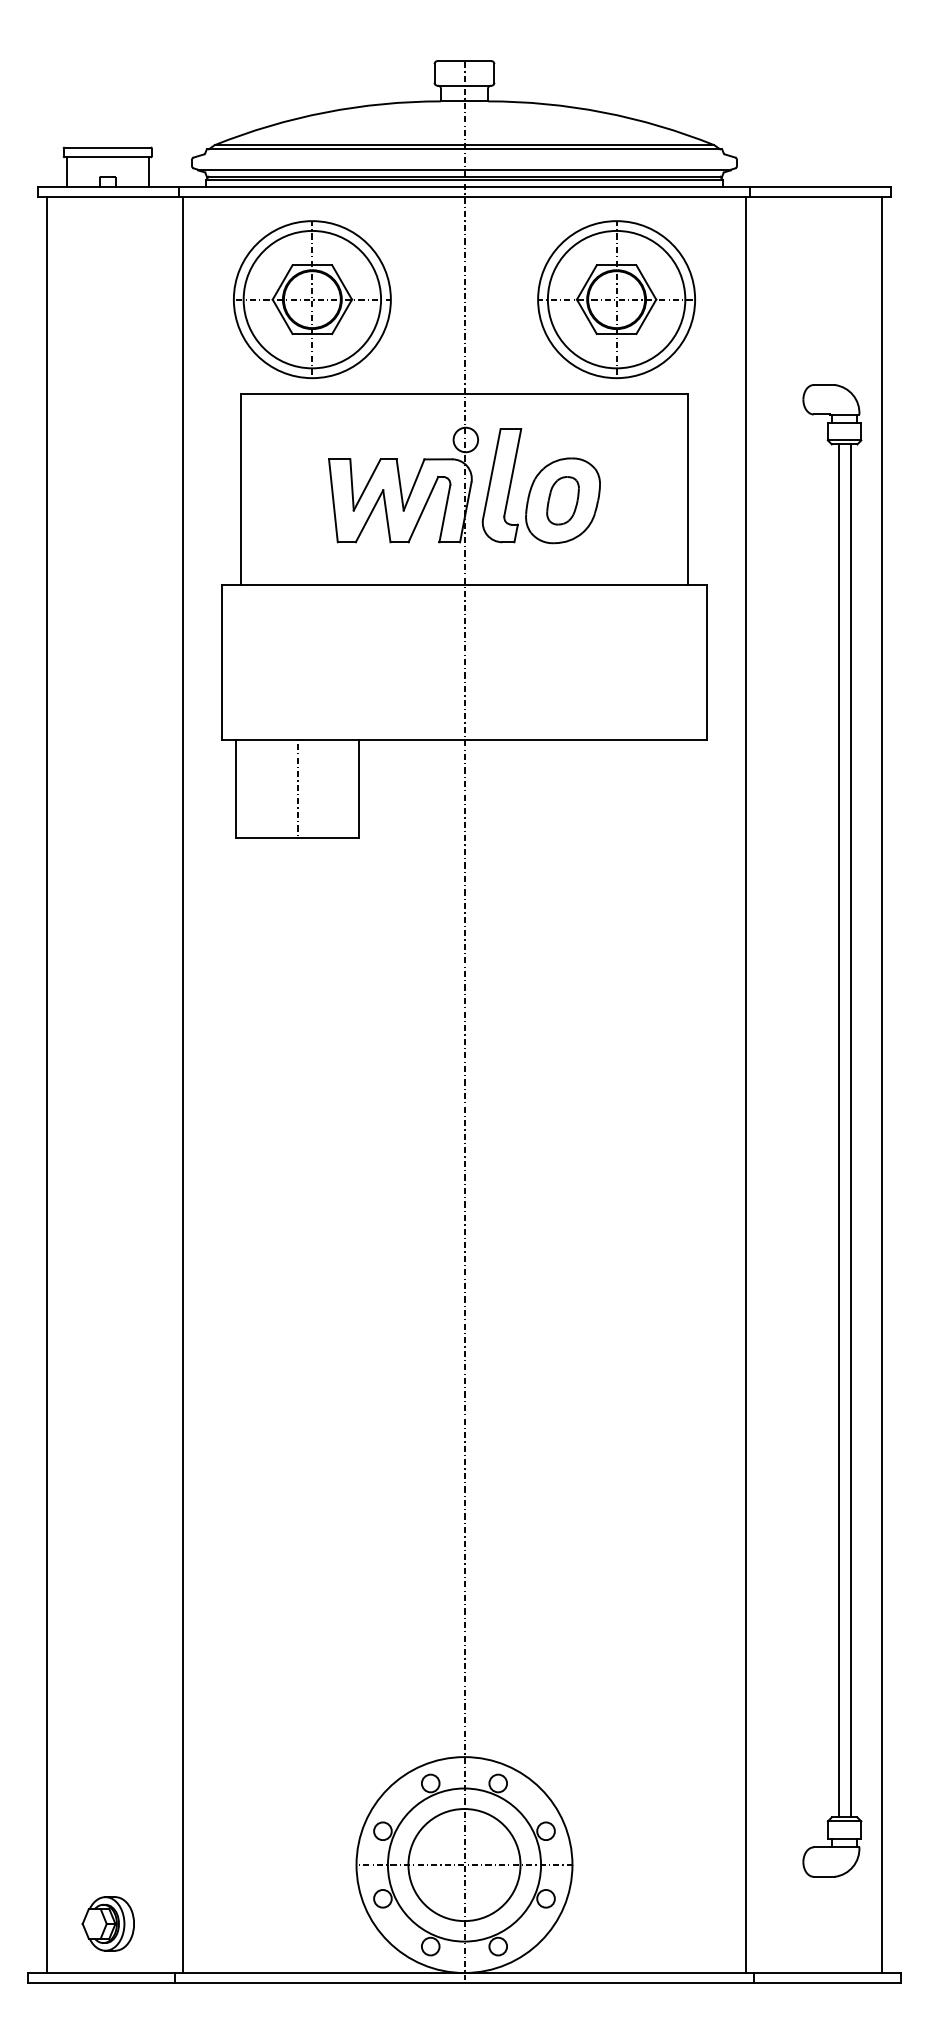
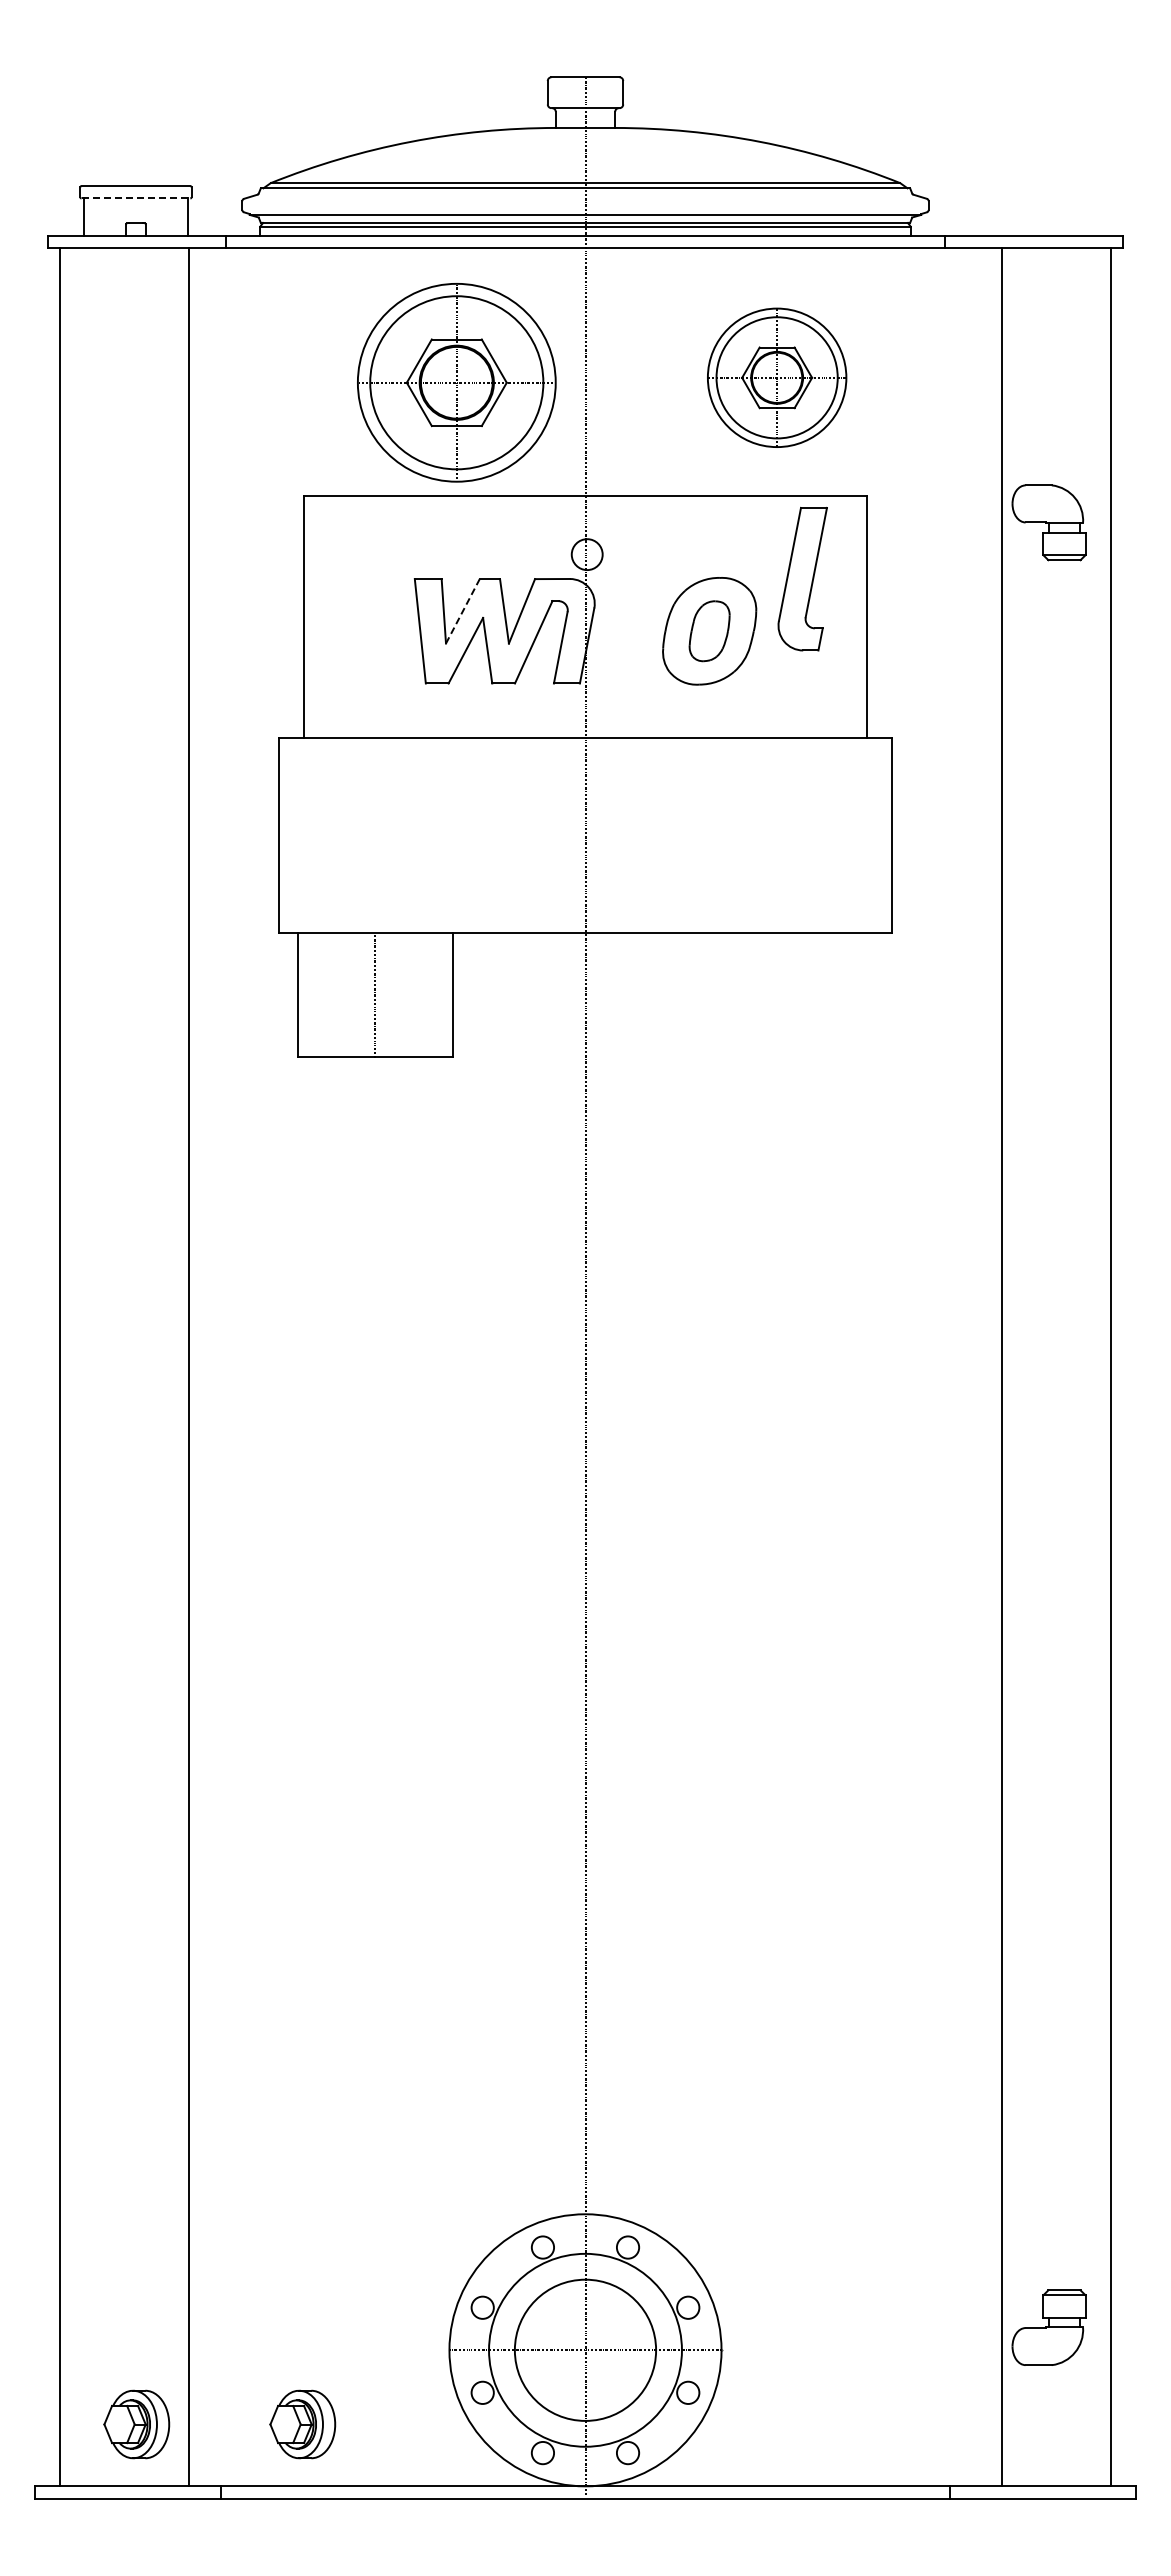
line: (108, 157) -> (136, 198), solid -> dashed
part: (312, 299) -> (456, 382), moved
part: (616, 299) -> (776, 377), size x0.7
line: (367, 484) -> (463, 610), solid -> dashed
part: (501, 485) -> (802, 579), moved
line: (182, 1084) -> (188, 1366), moved
line: (746, 1084) -> (1002, 1366), moved
line: (839, 1131) -> (1057, 1425), removed
line: (850, 1131) -> (1071, 1425), removed
part: (239, 1923) -> (302, 2424), added

